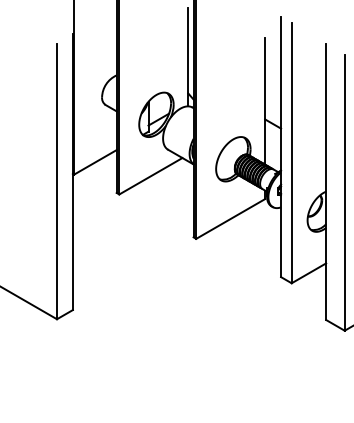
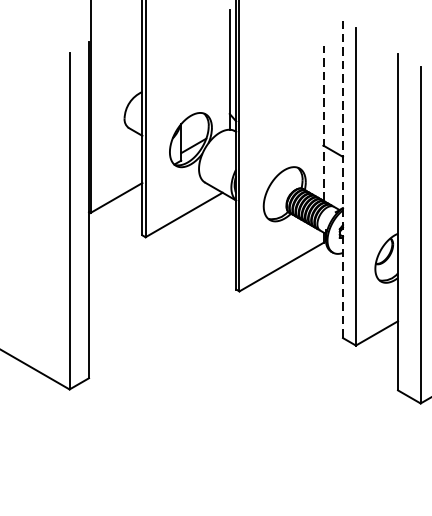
line: (265, 101) -> (323, 123), solid -> dashed
line: (281, 147) -> (343, 179), solid -> dashed

